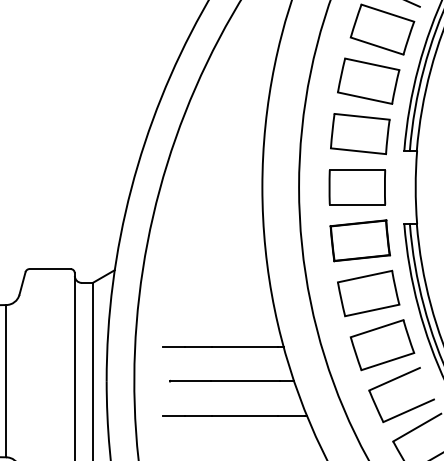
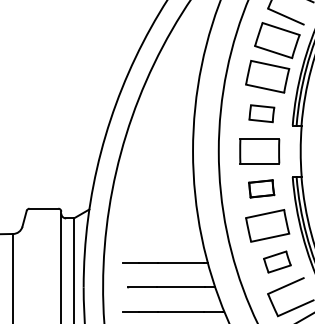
part: (359, 133) -> (261, 113), size x0.6
part: (359, 240) -> (261, 188), size x0.6
part: (382, 344) -> (277, 261), size x0.6

